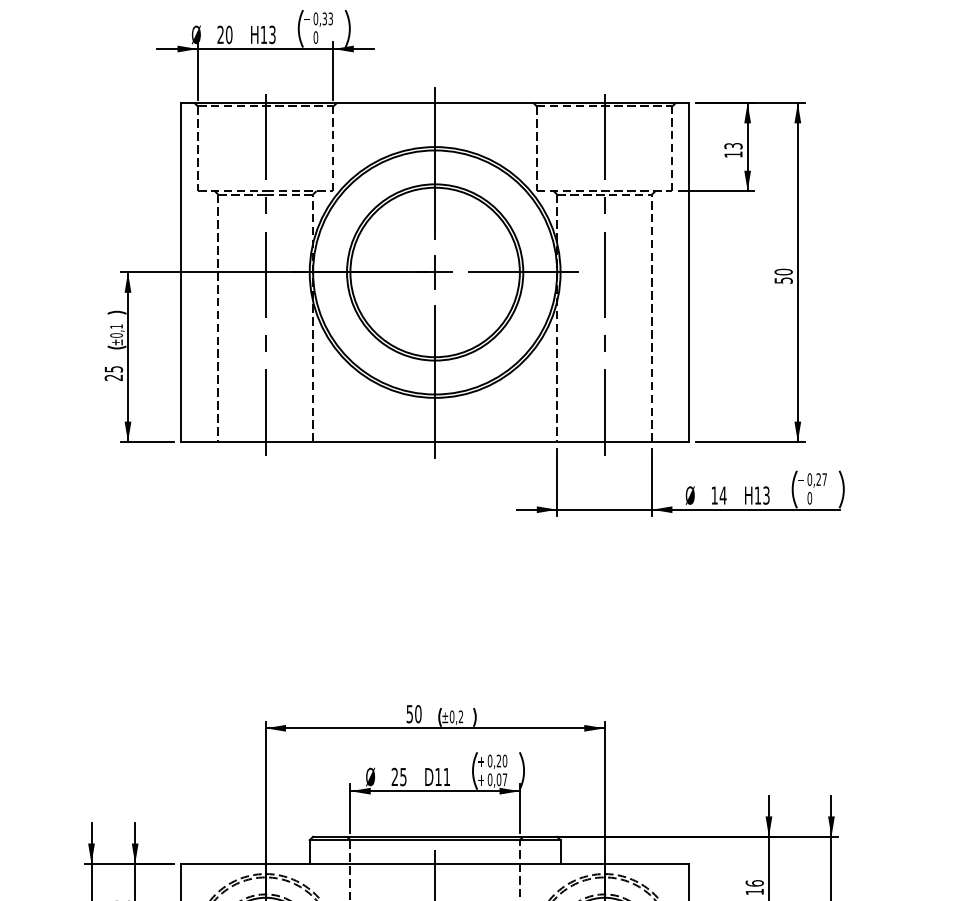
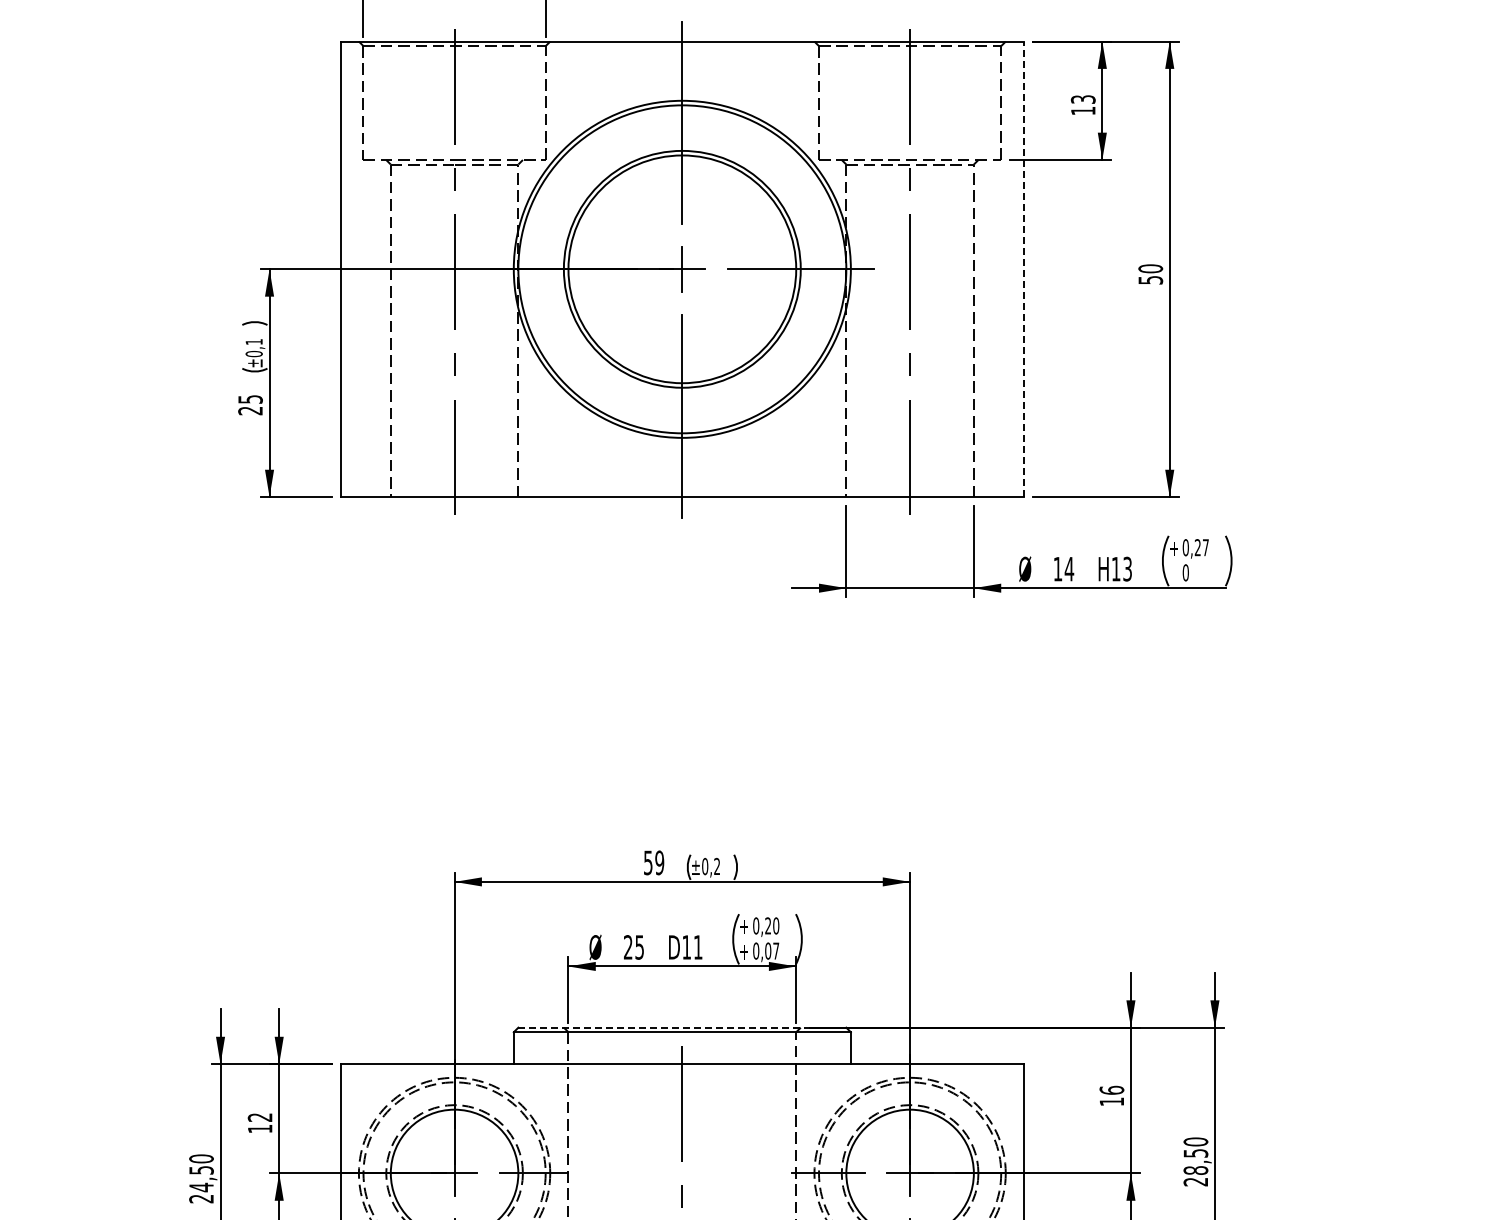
line: (689, 272) -> (1023, 269), solid -> dashed
text: (418, 713) -> (659, 862), 50 -> 59
line: (435, 836) -> (682, 1027), solid -> dashed

